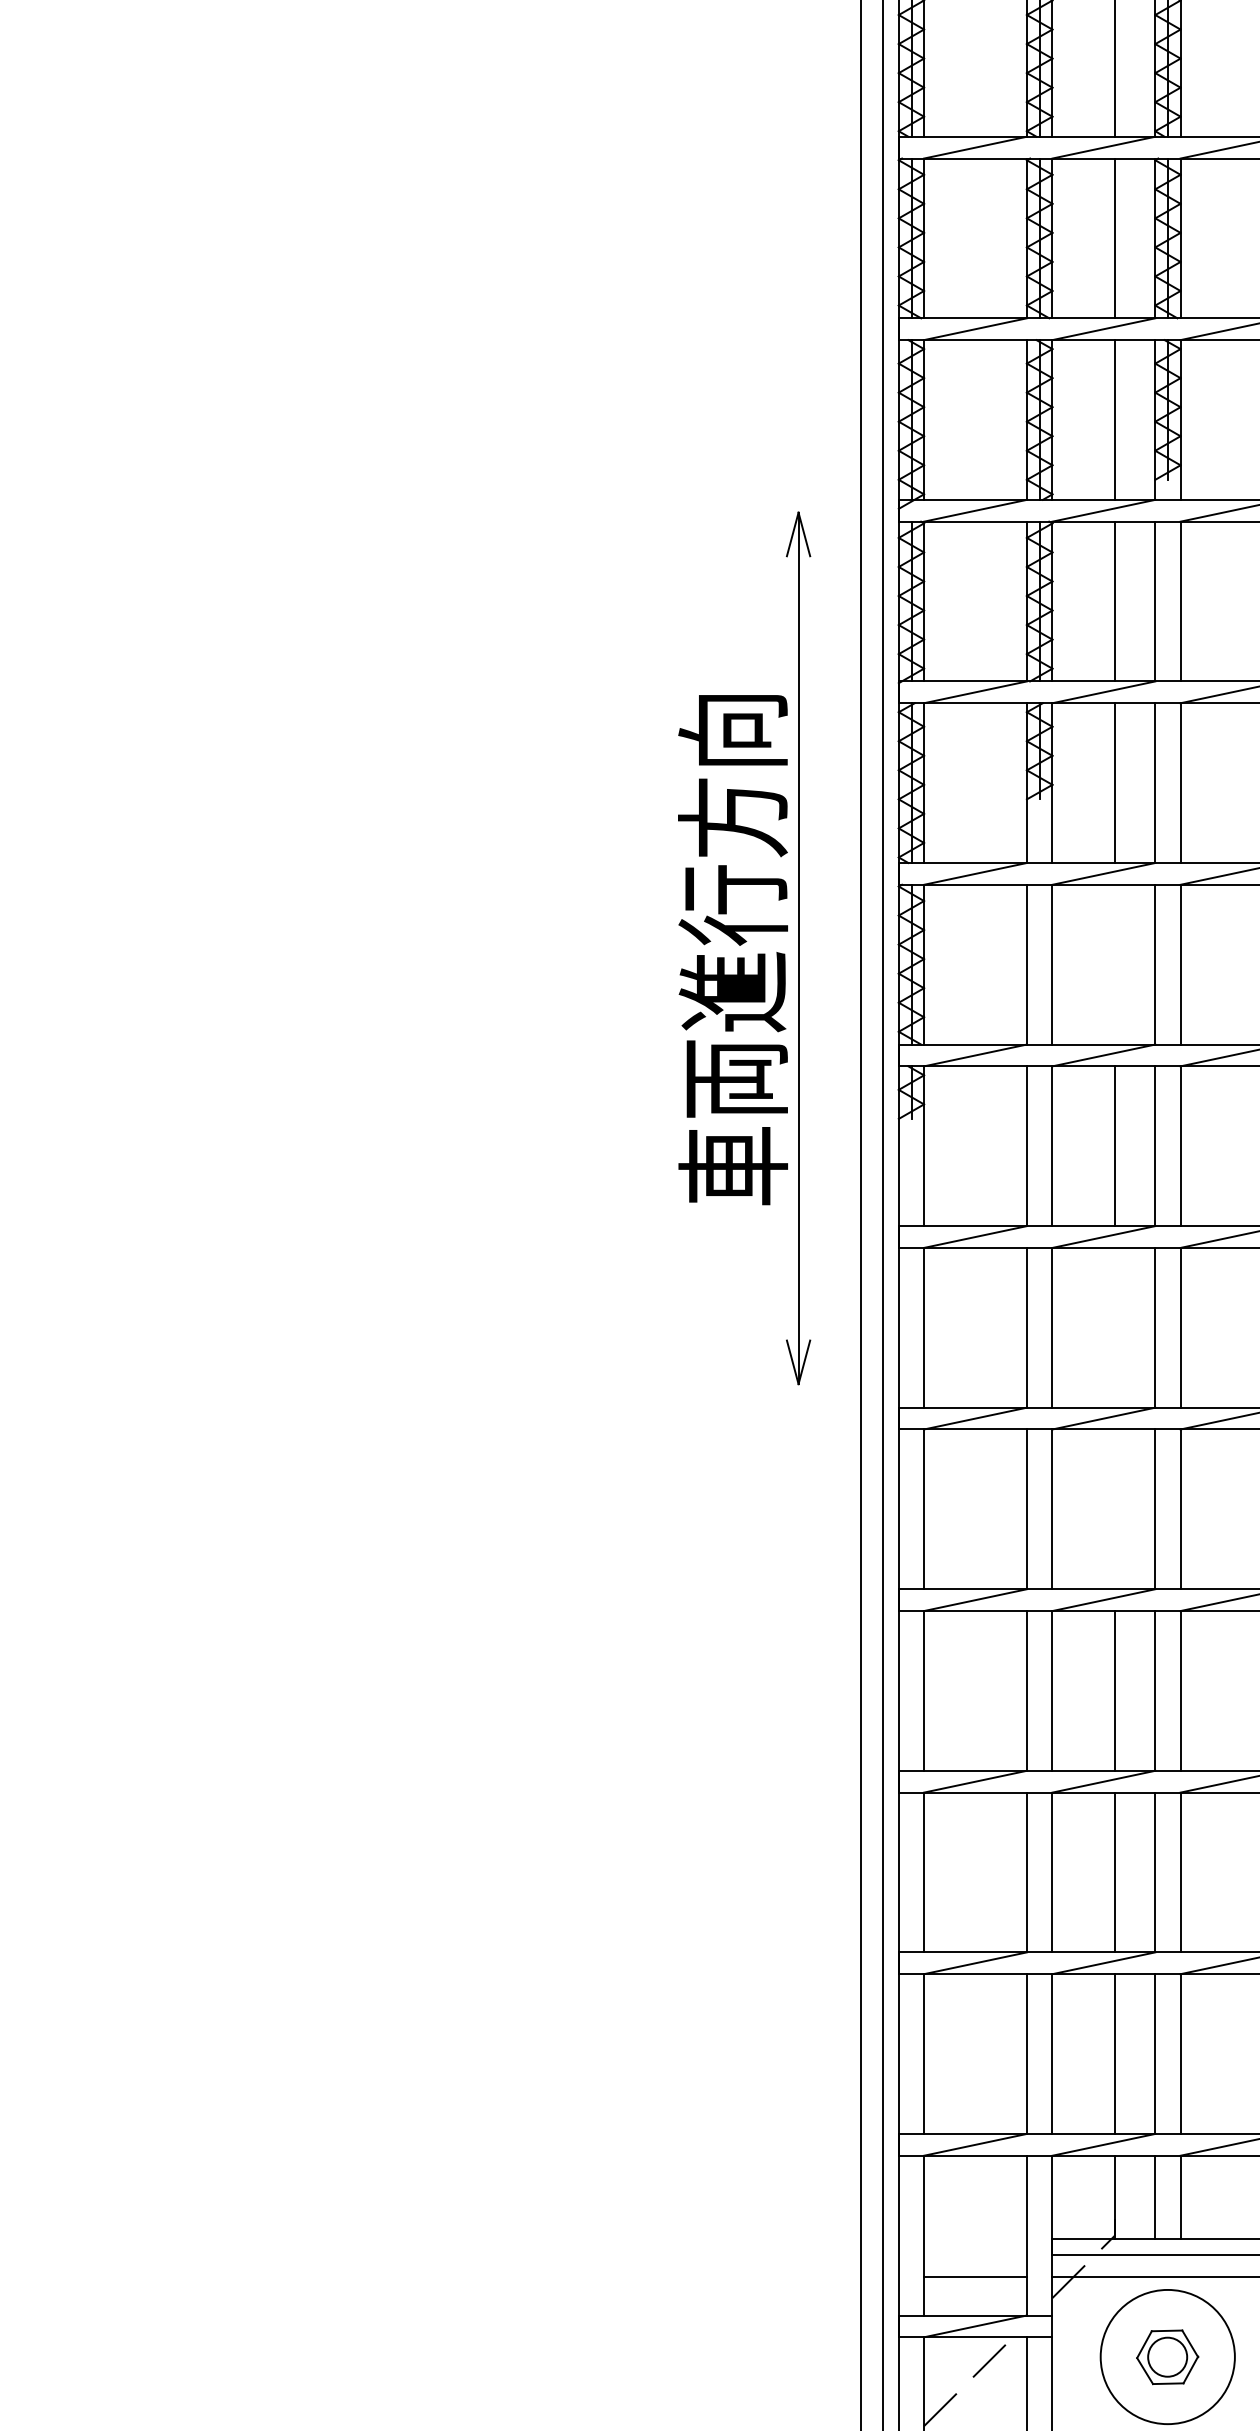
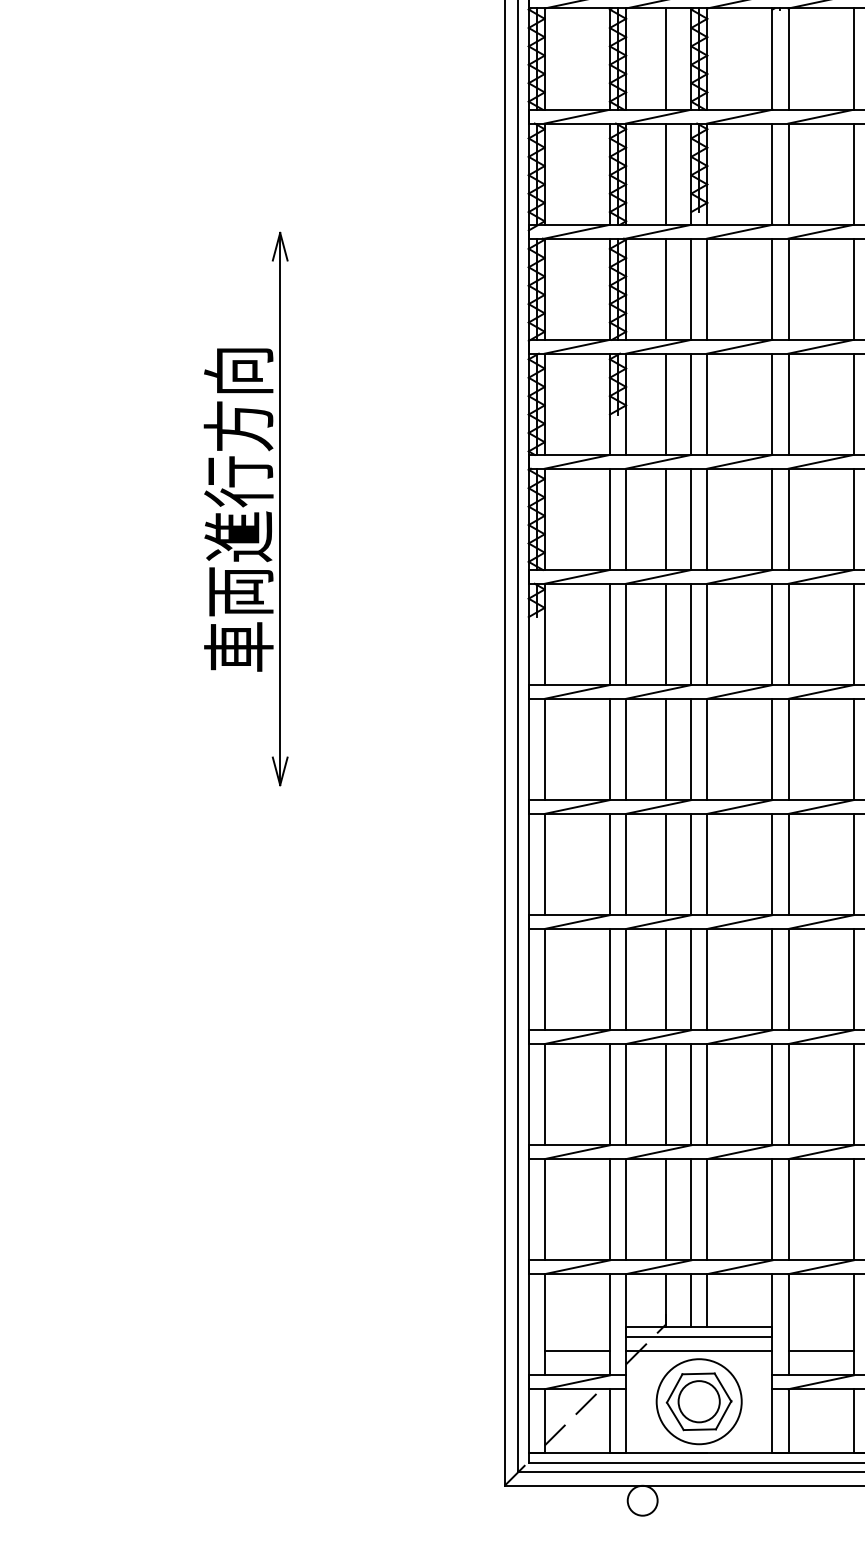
part: (743, 947) -> (245, 508), moved
line: (1114, 963) -> (665, 518), added
line: (1114, 1327) -> (665, 749), added
line: (1114, 1509) -> (665, 864), added
part: (1166, 2356) -> (698, 1401), size x1.67

